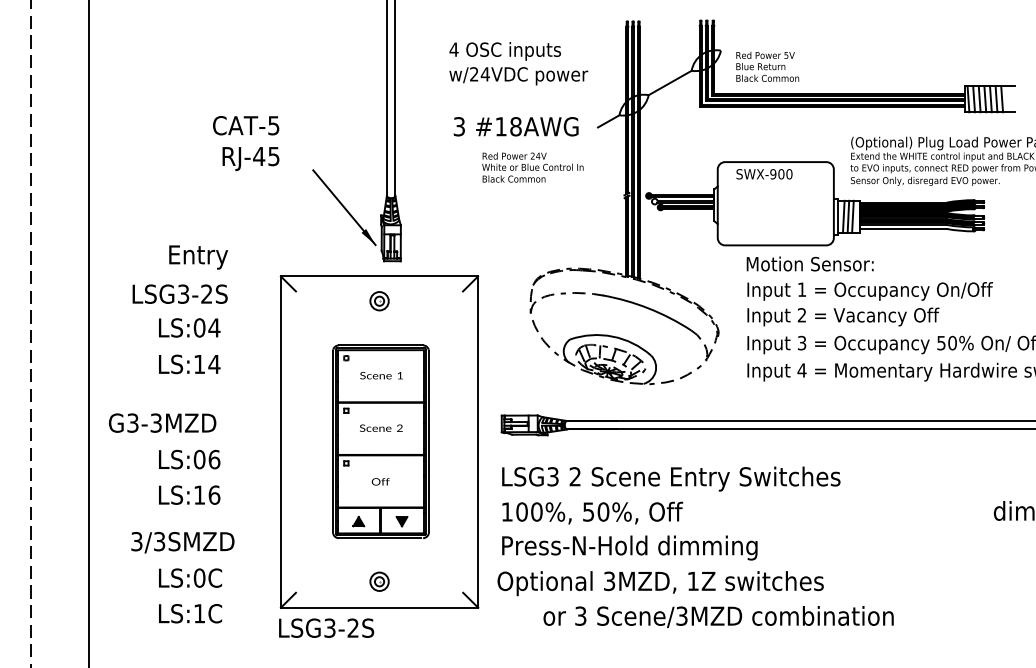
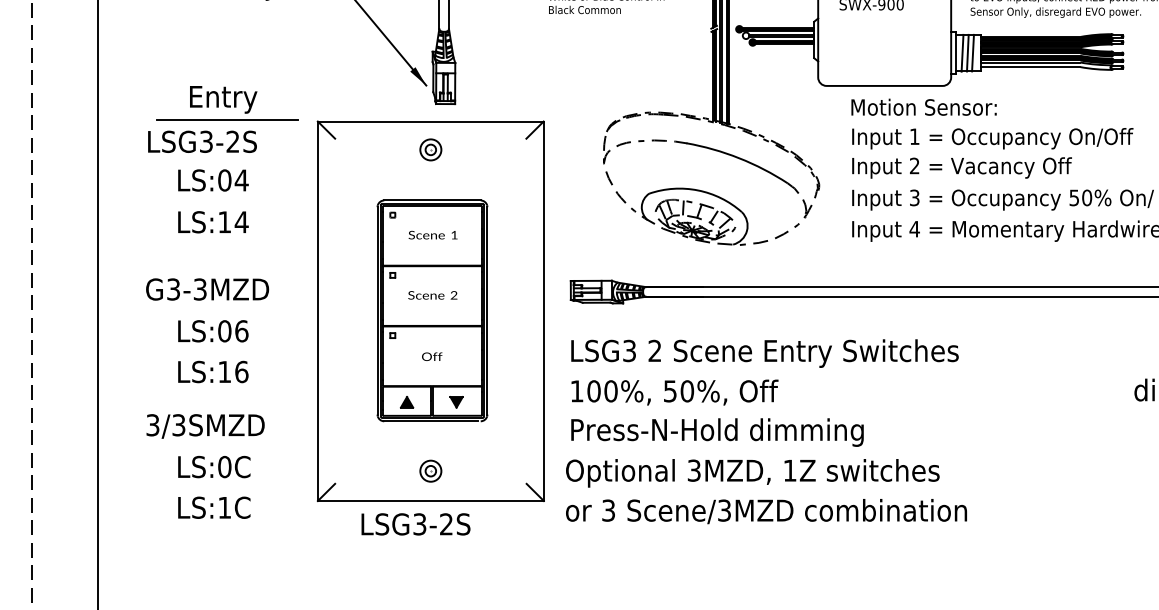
line: (201, 274) -> (226, 119), added
text: (162, 422) -> (207, 288), moved
text: (718, 616) -> (766, 510), moved
text: (326, 627) -> (415, 523), moved

